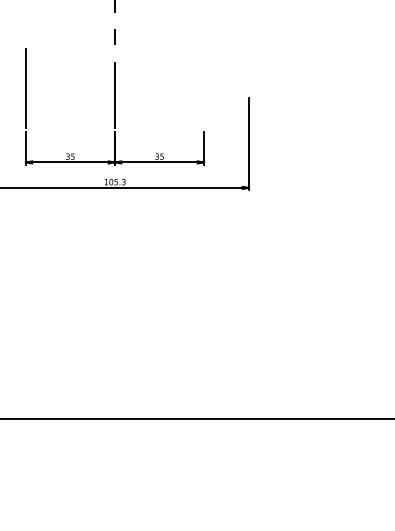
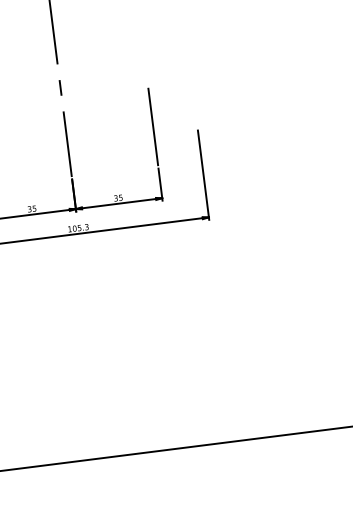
line: (204, 84) -> (153, 122), added

